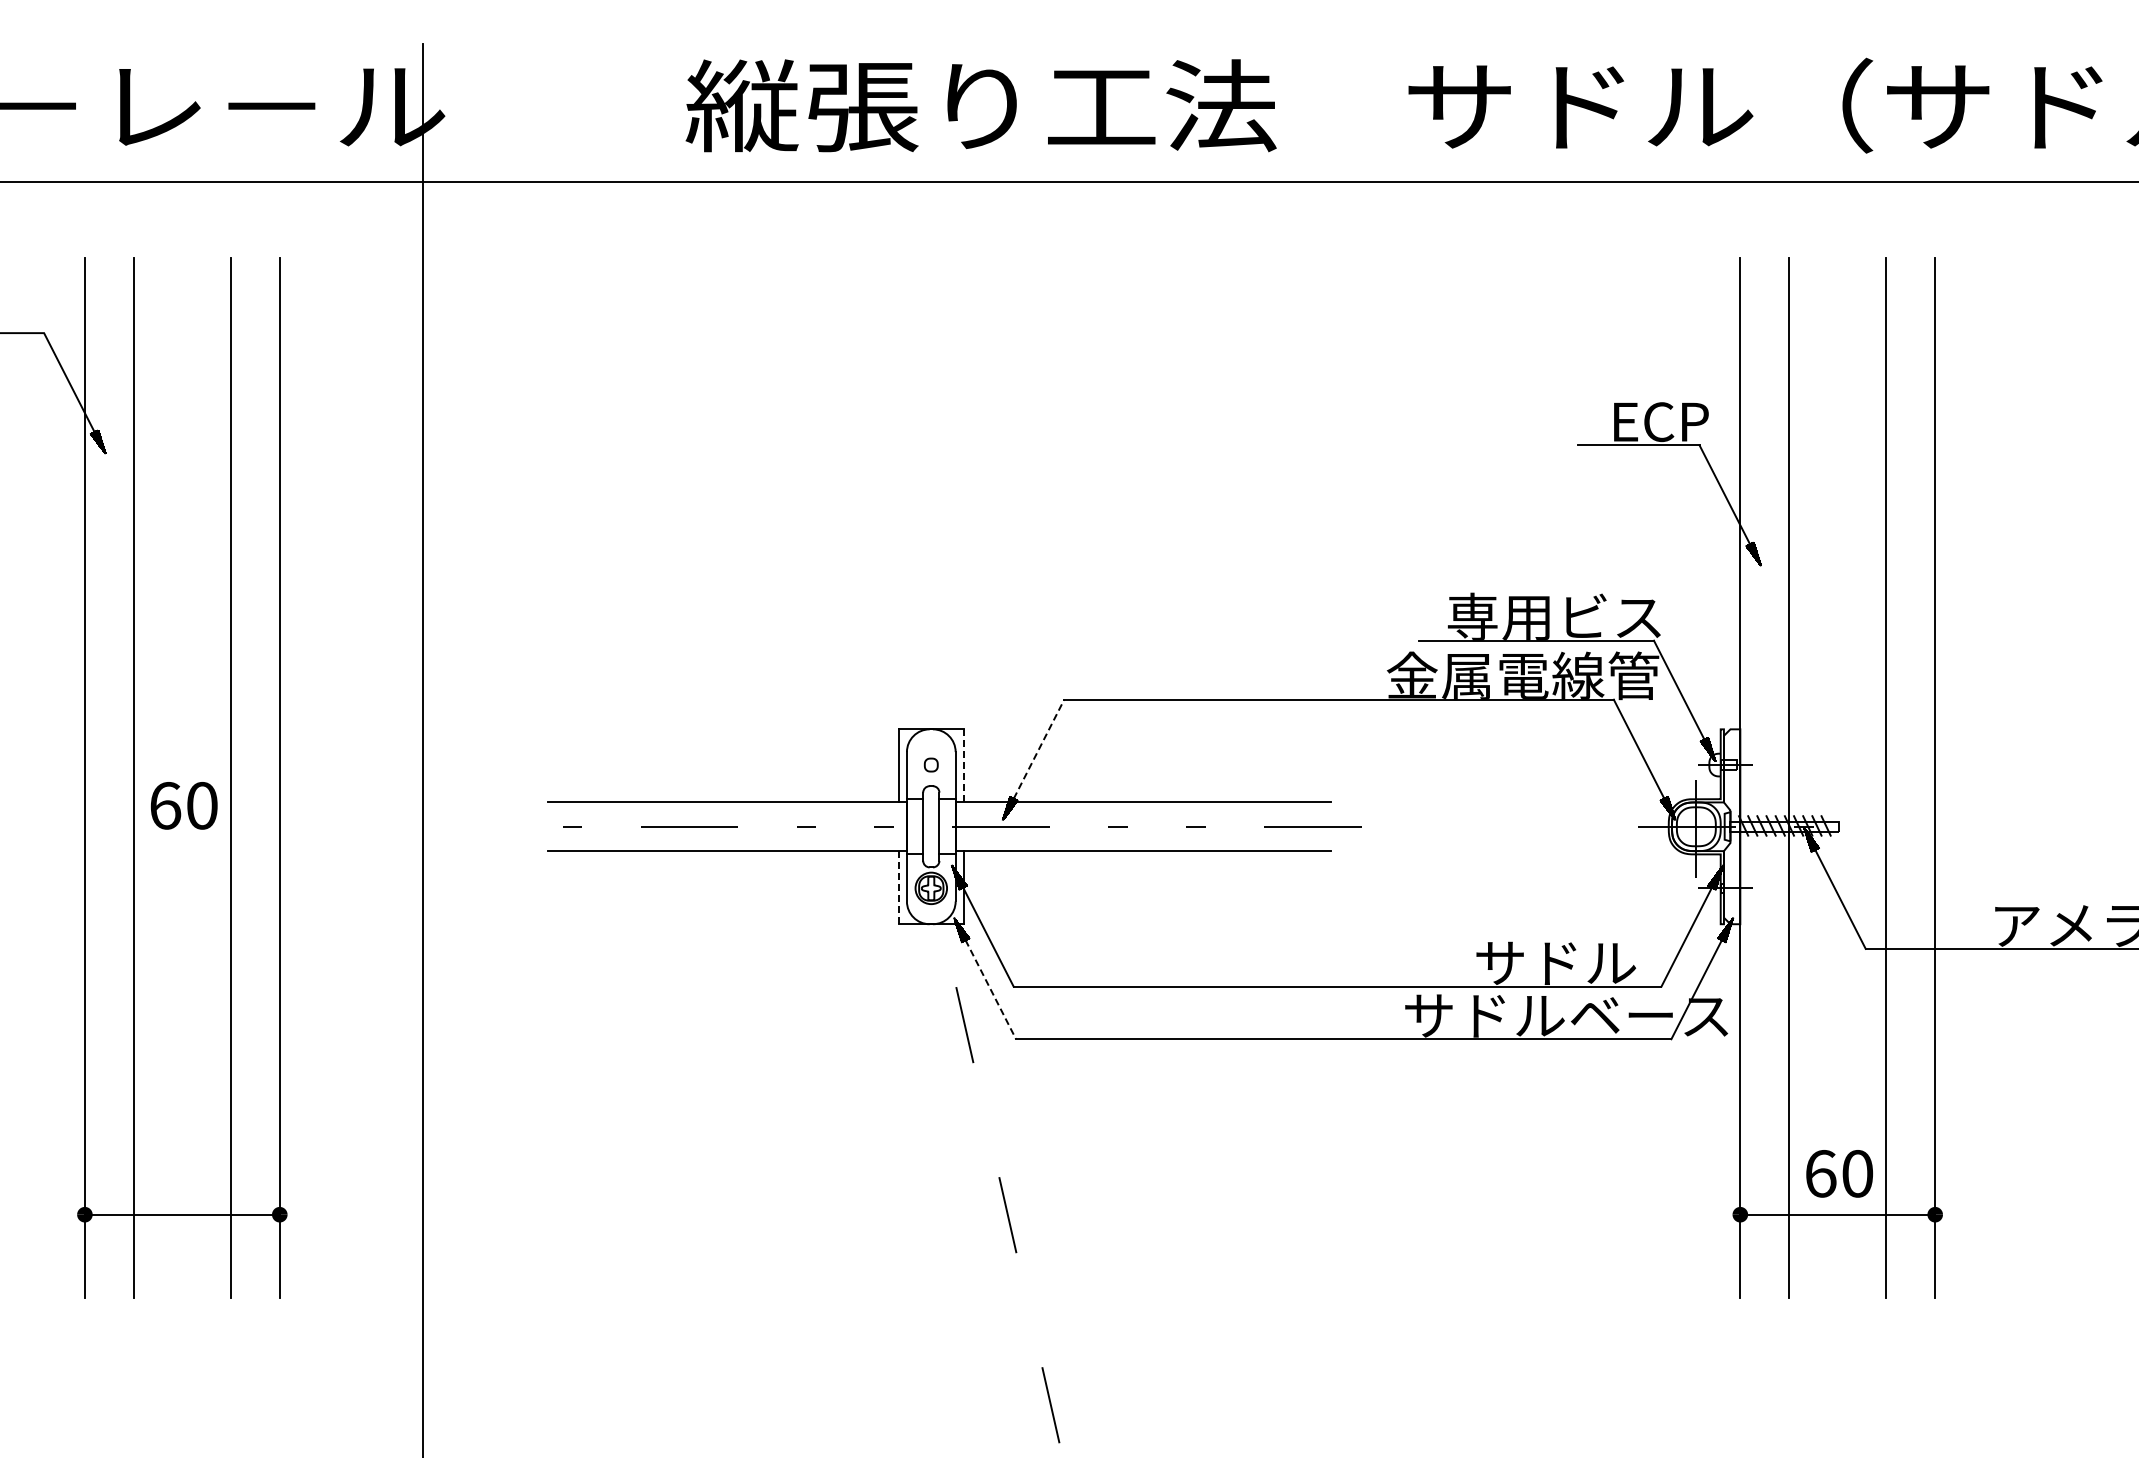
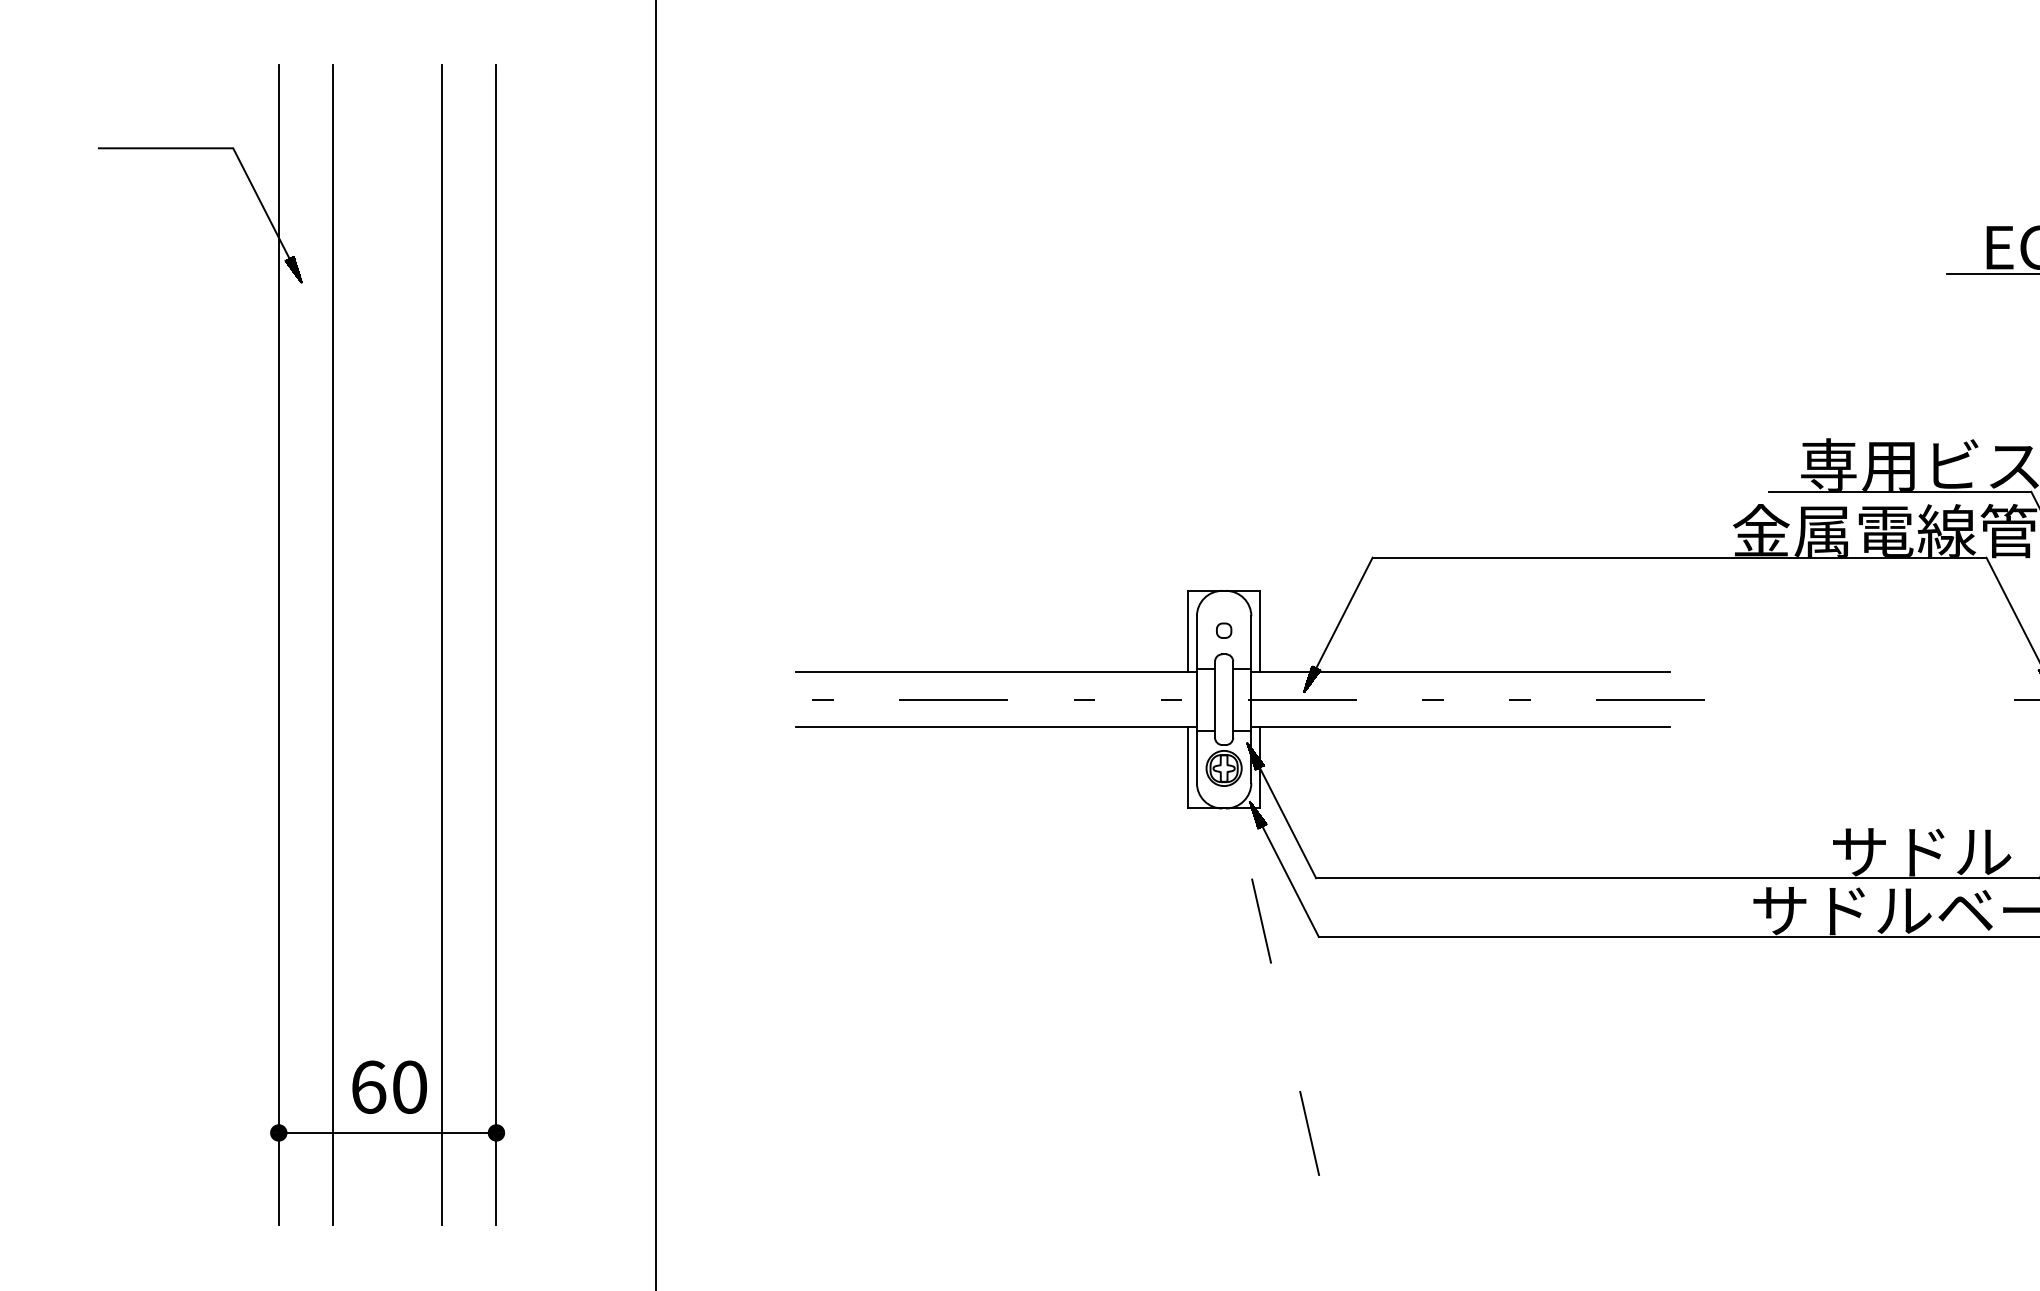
line: (1039, 749) -> (1344, 613), dashed -> solid
line: (963, 765) -> (1260, 631), dashed -> solid
text: (183, 805) -> (388, 1086), moved
line: (898, 887) -> (1187, 767), dashed -> solid
line: (990, 989) -> (1290, 881), dashed -> solid

